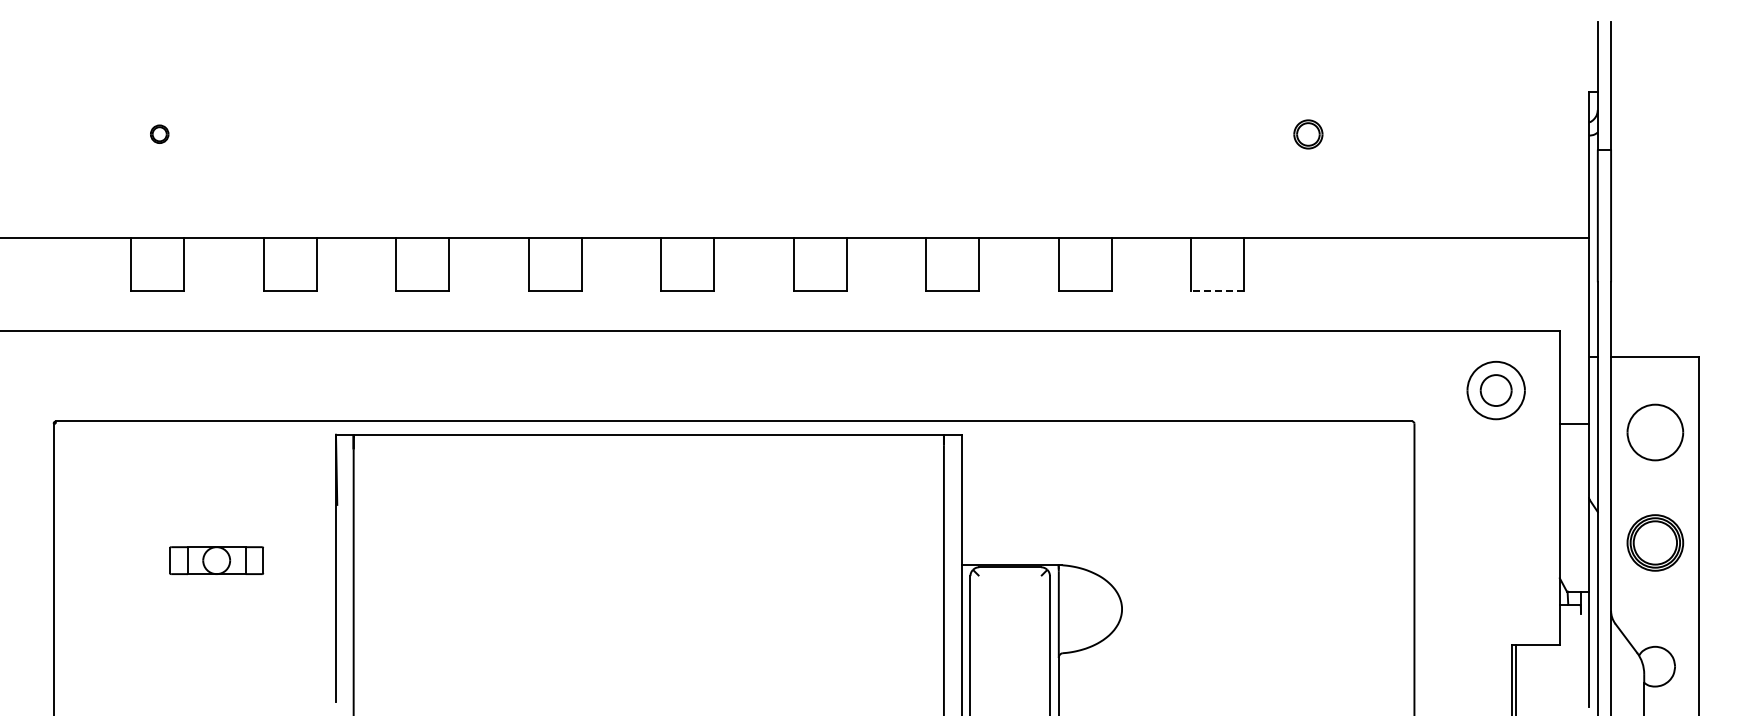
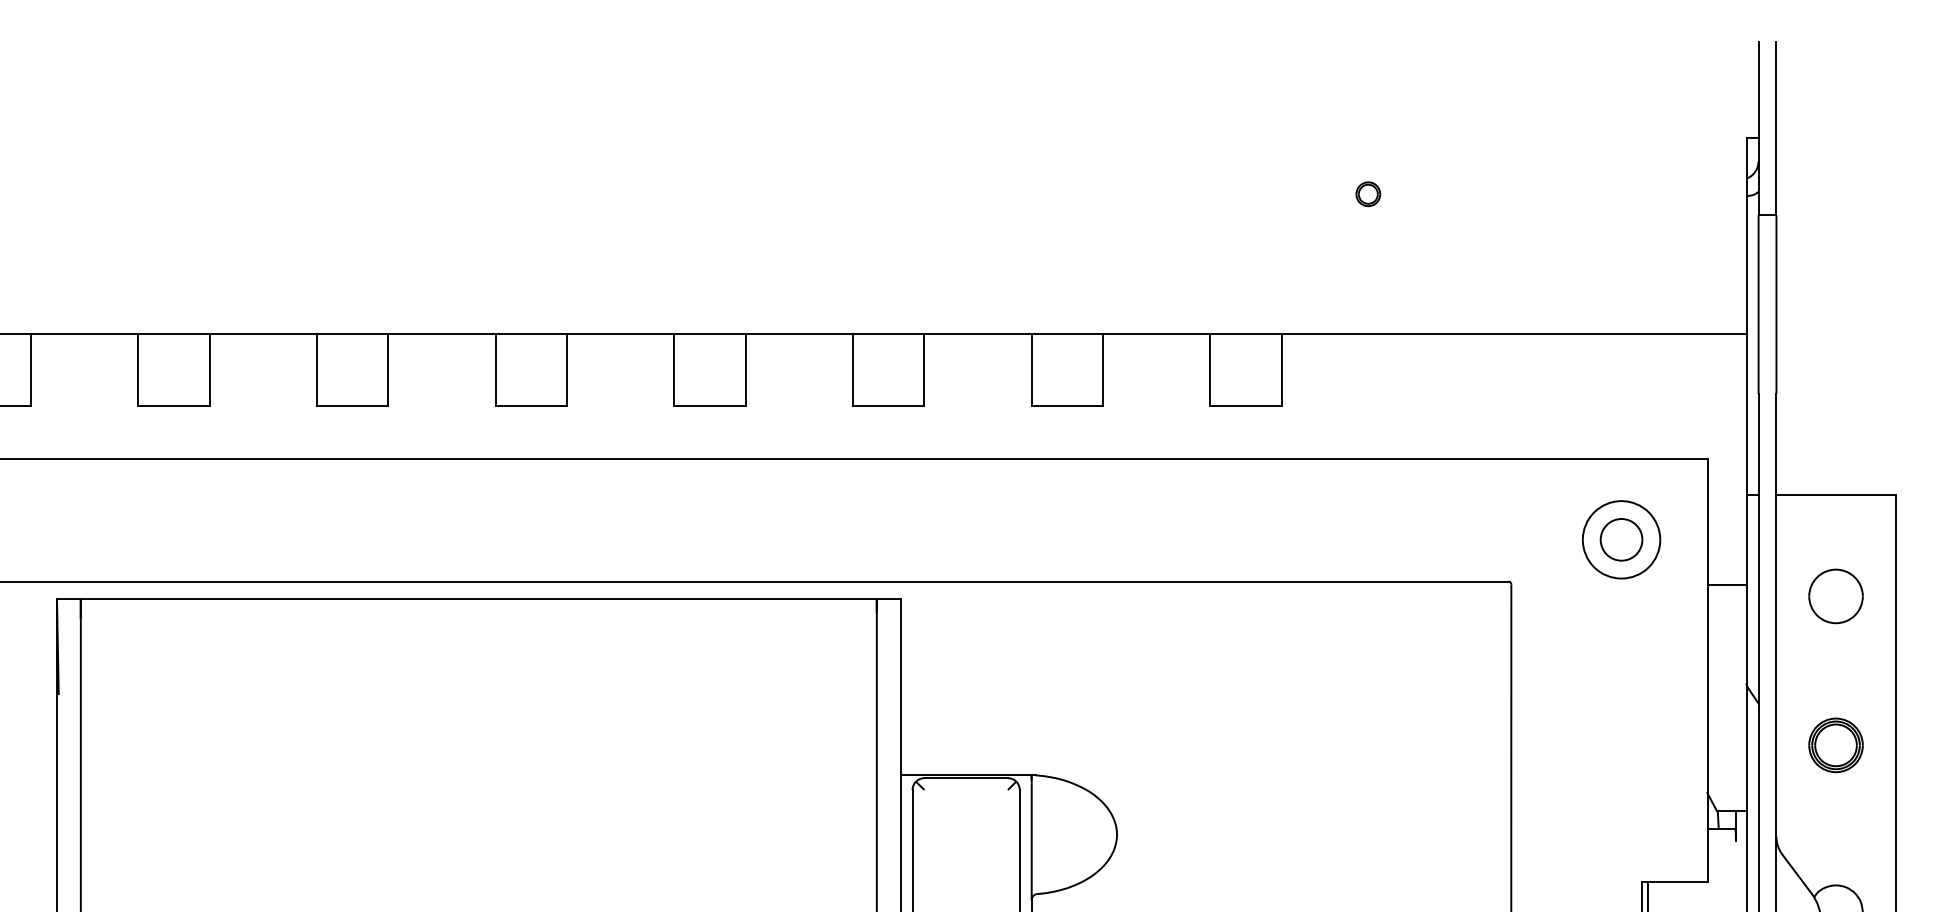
part: (1308, 133) -> (1368, 193), size x0.62
line: (1217, 291) -> (1245, 406), dashed -> solid
part: (1654, 432) -> (1835, 596), size x0.71
part: (1654, 542) -> (1835, 744), size x0.71

